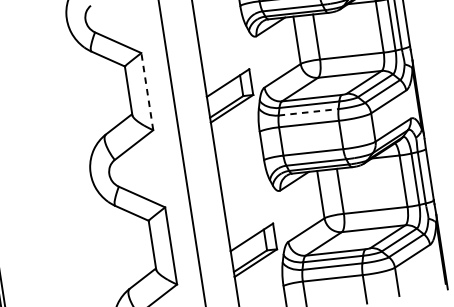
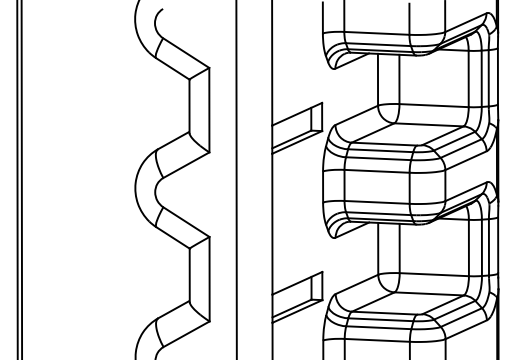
line: (147, 90) -> (209, 109), dashed -> solid
line: (308, 112) -> (378, 158), dashed -> solid

